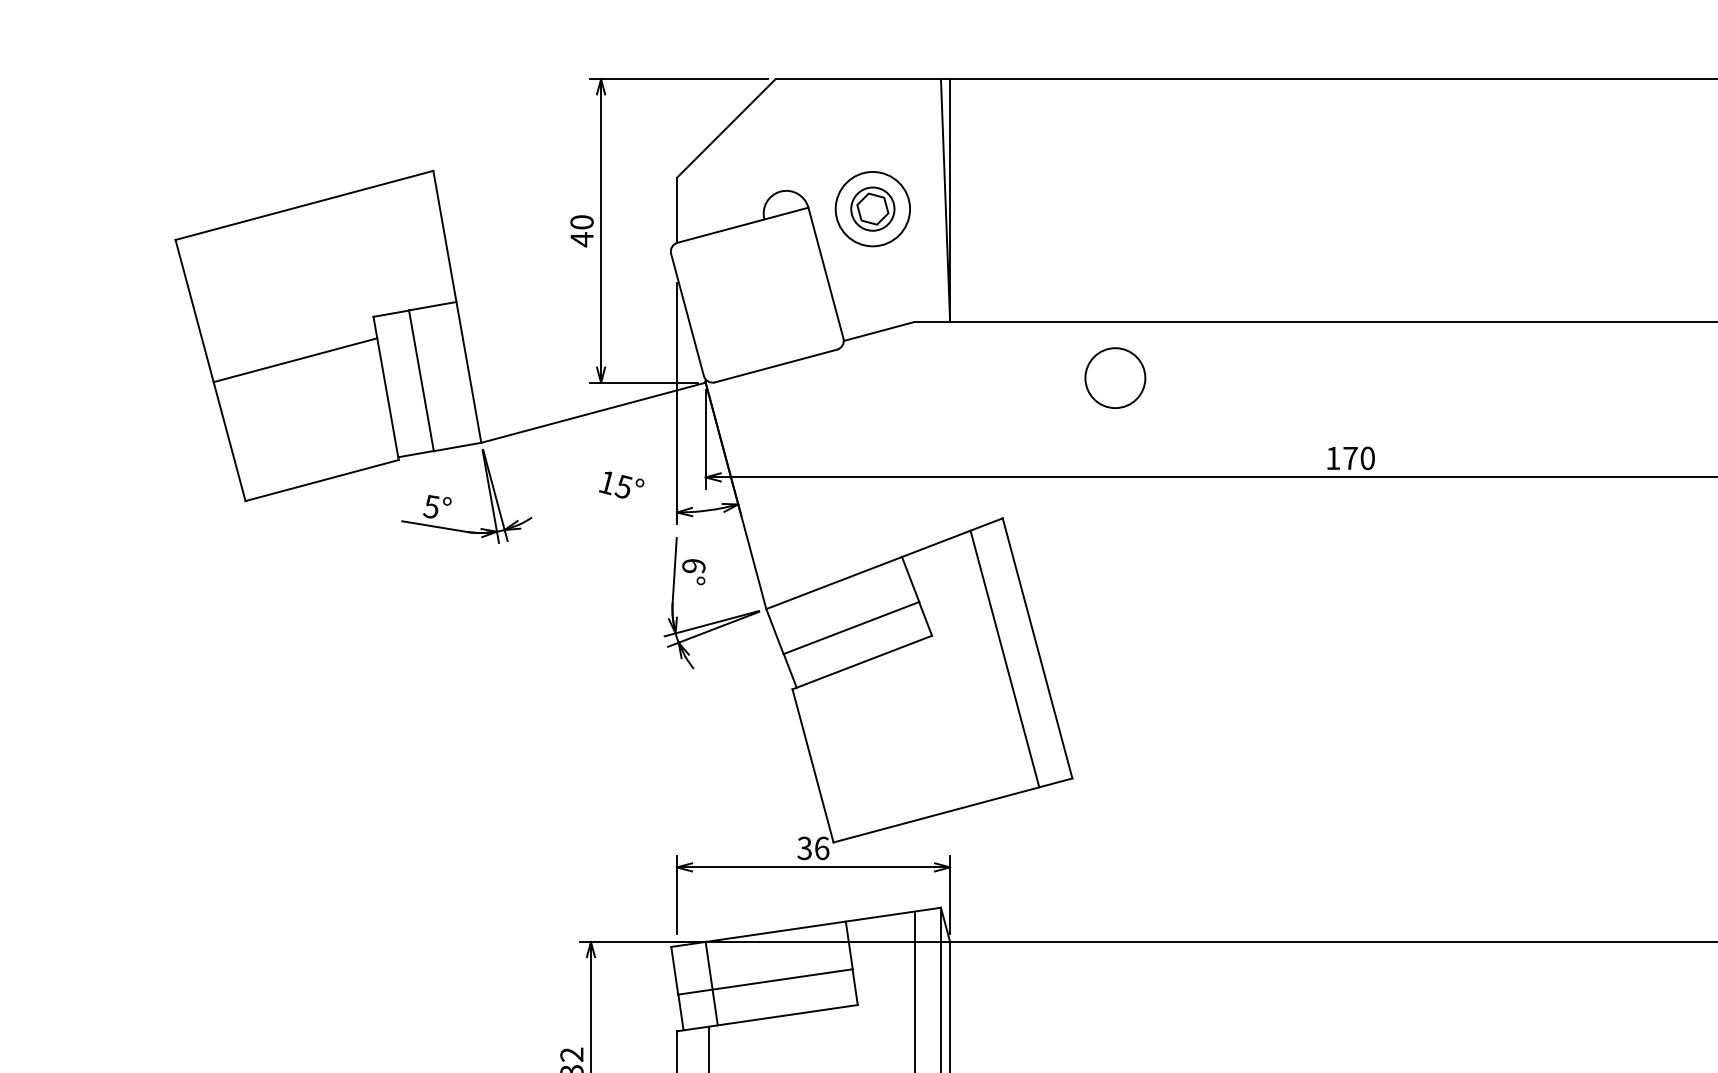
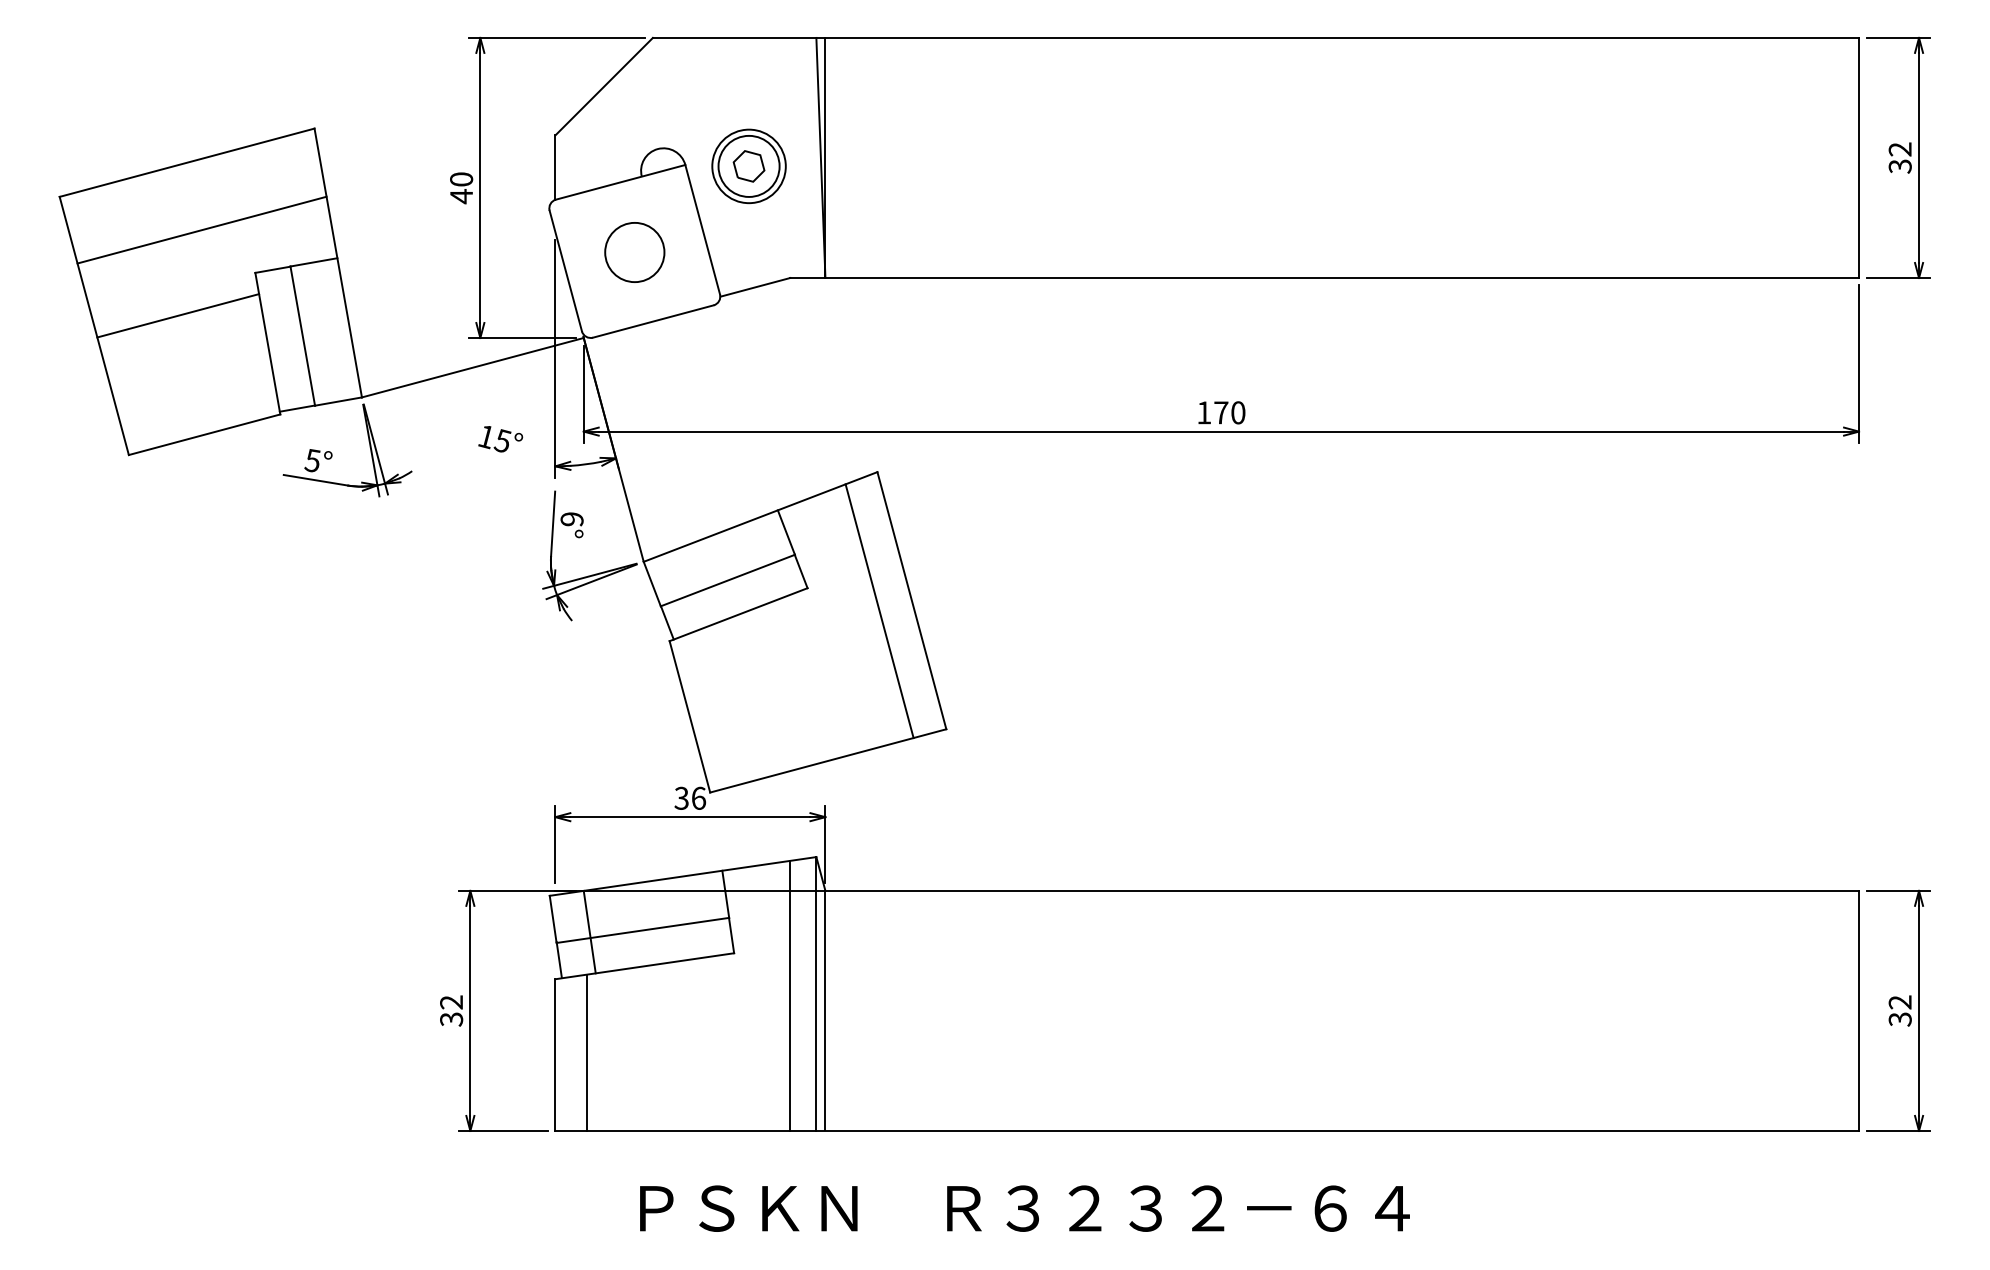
circle: (872, 208) -> (748, 165), size x1.43
line: (319, 272) -> (201, 229), added
circle: (1115, 378) -> (634, 252), moved

